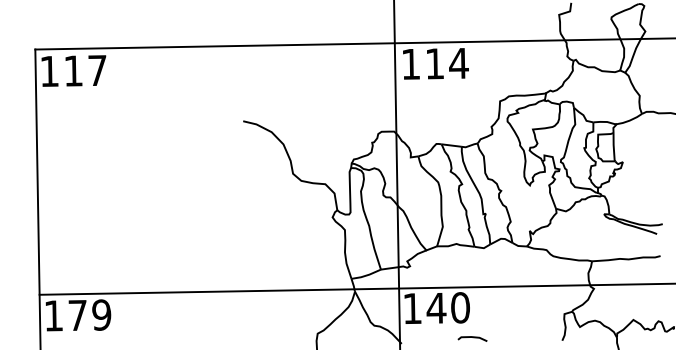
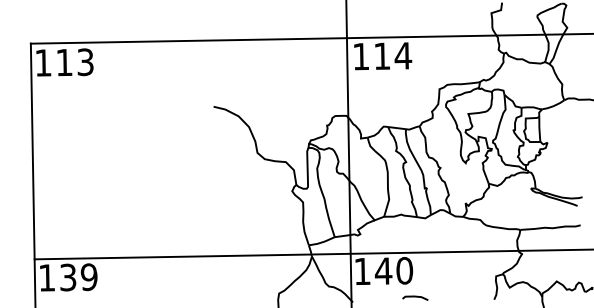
text: (97, 70) -> (85, 62), 117 -> 113
text: (77, 315) -> (67, 277), 179 -> 139

